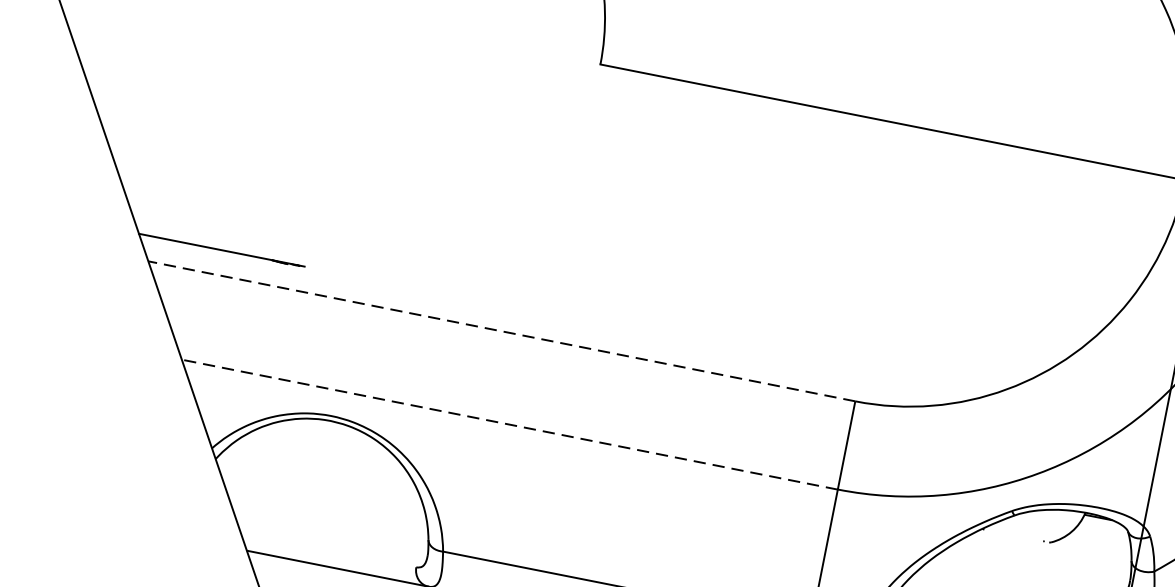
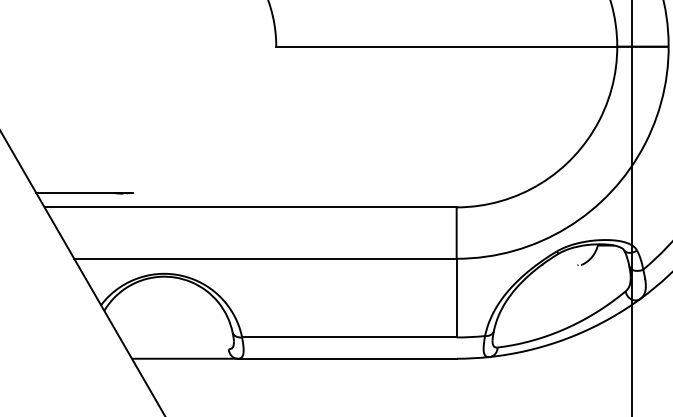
line: (501, 331) -> (250, 207), dashed -> solid
line: (508, 423) -> (264, 258), dashed -> solid

